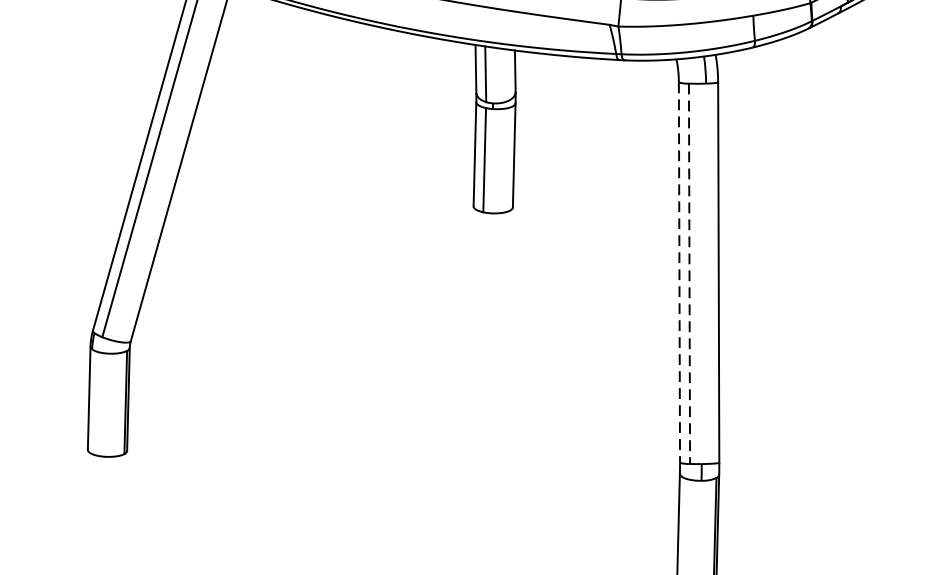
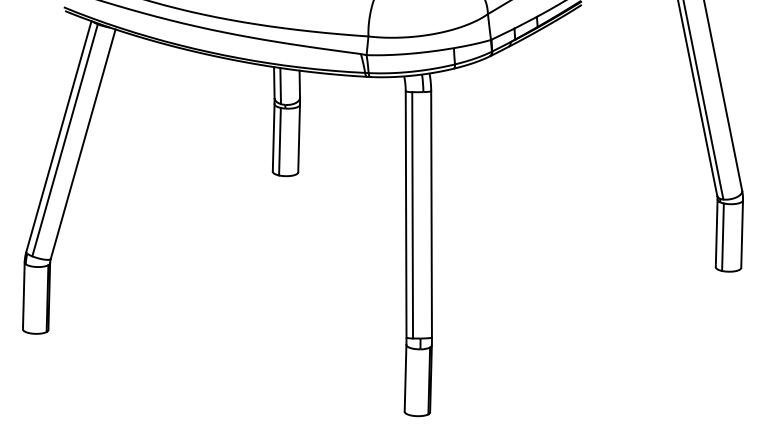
line: (680, 274) -> (406, 215), dashed -> solid
line: (689, 274) -> (412, 215), dashed -> solid

